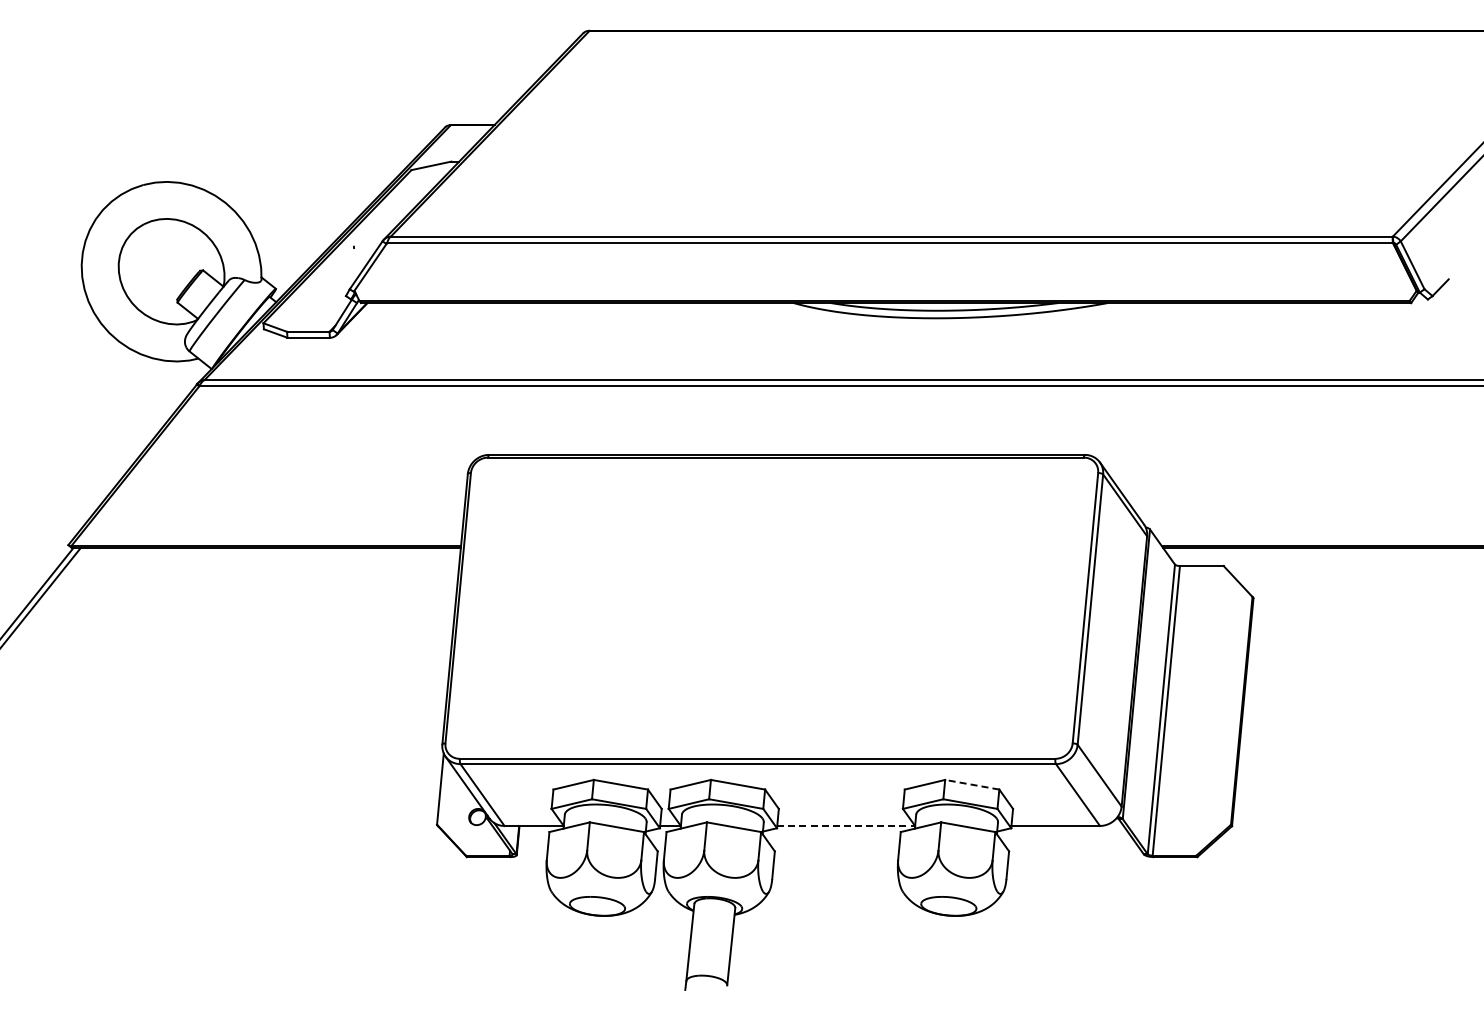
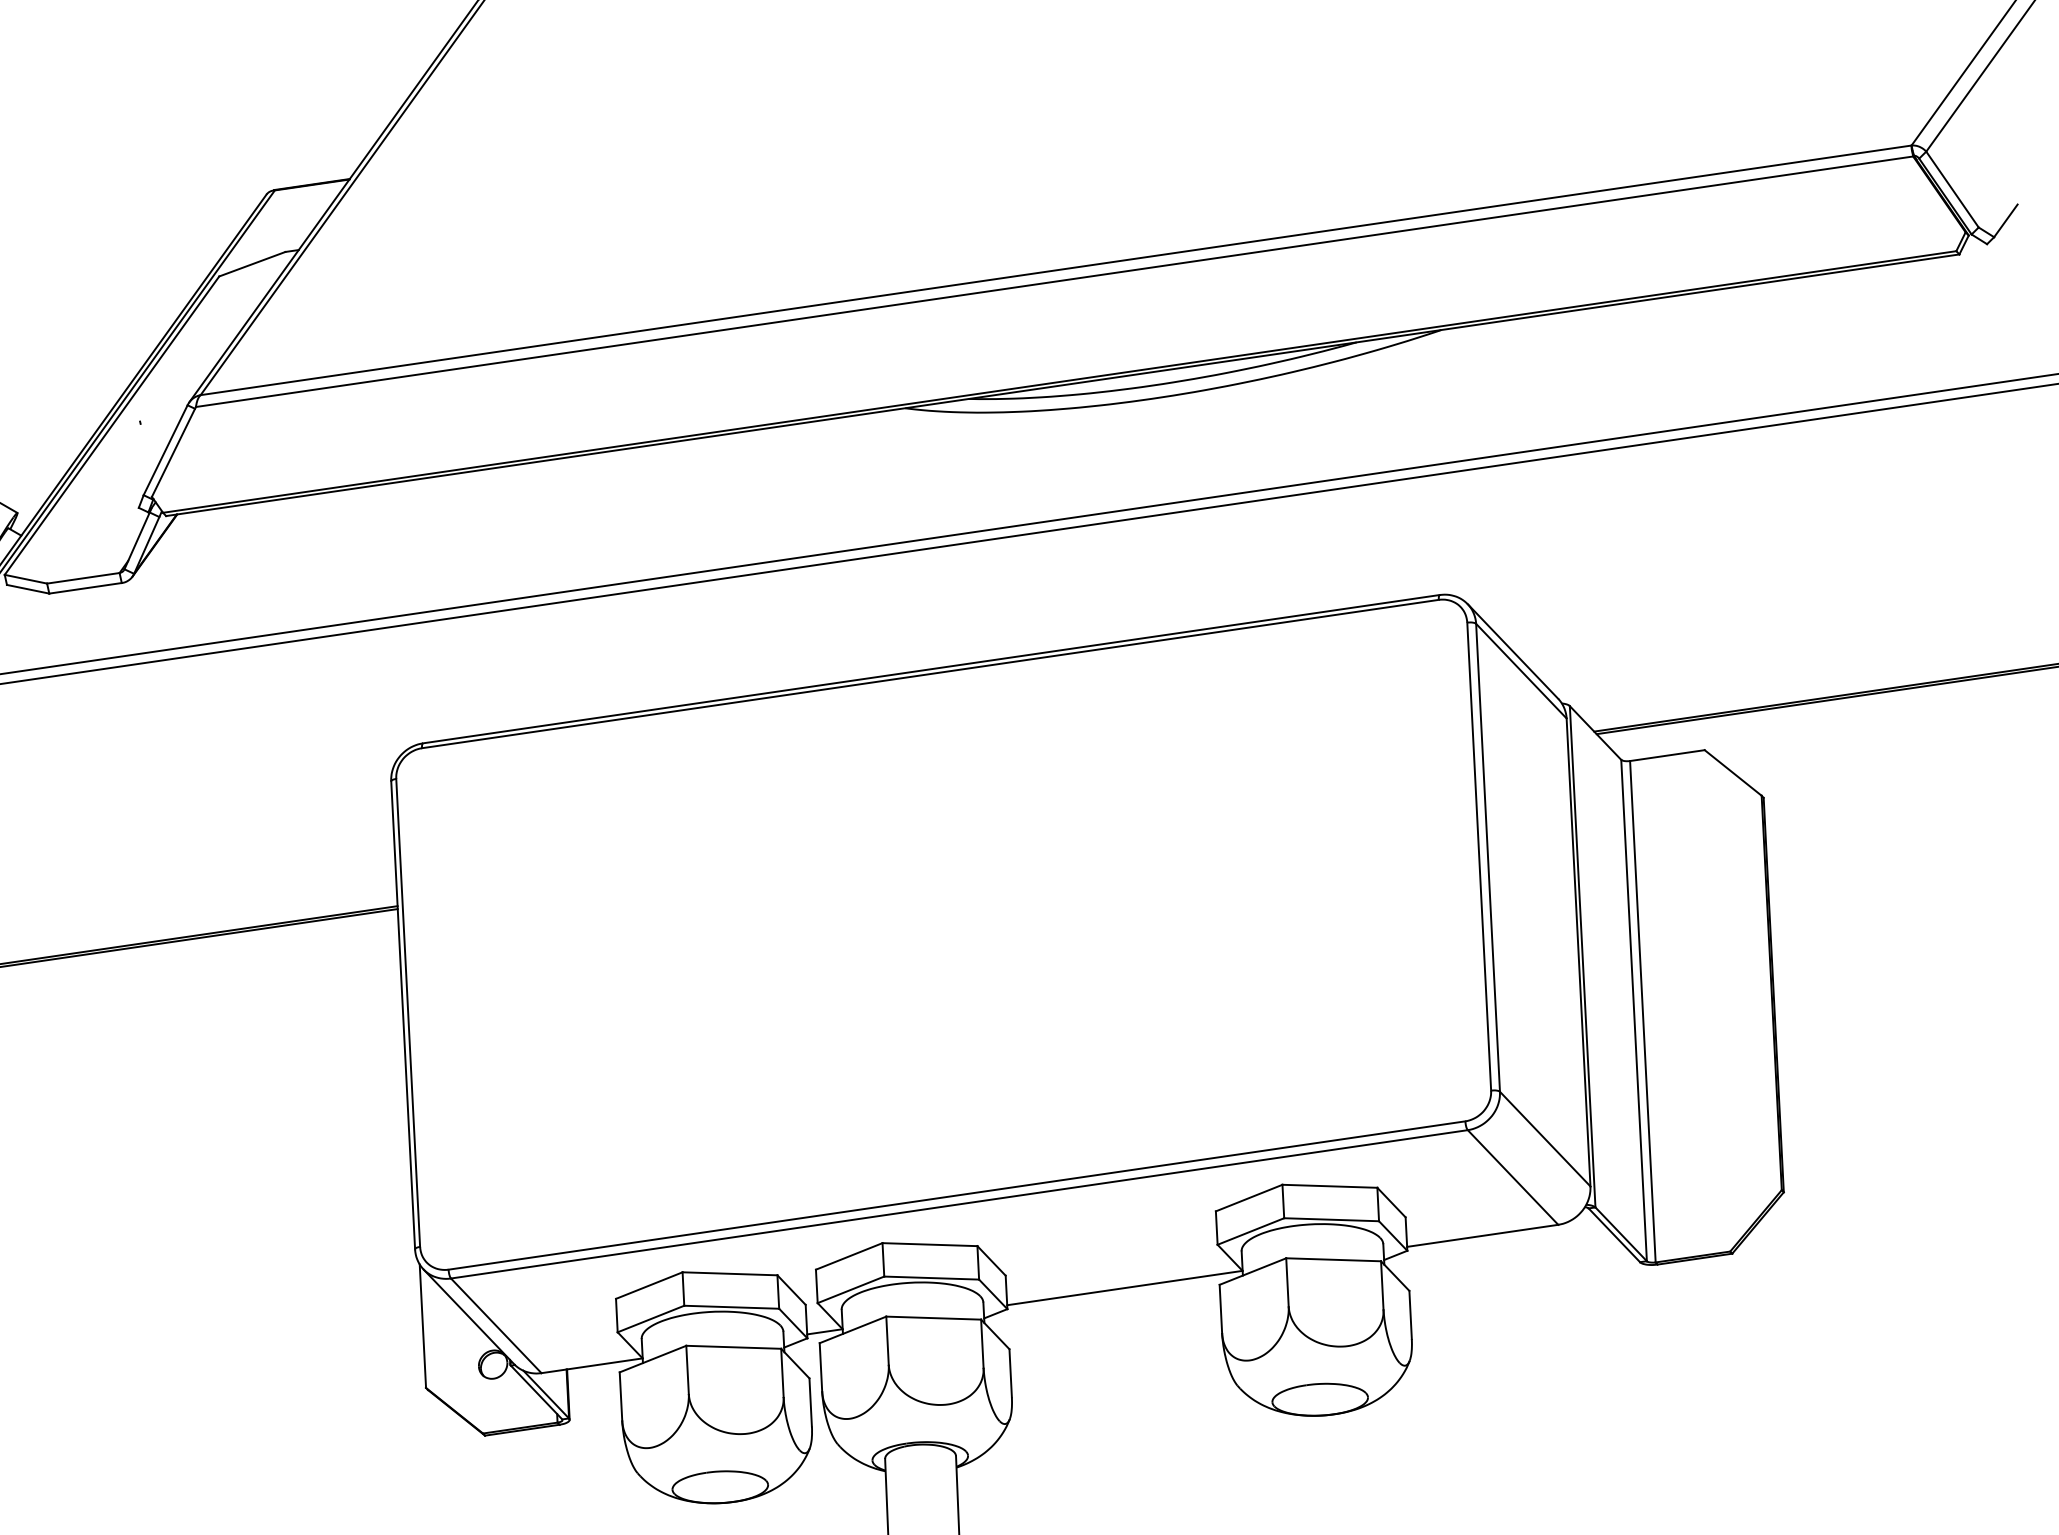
line: (972, 784) -> (1330, 1185), dashed -> solid
line: (846, 825) -> (1125, 1287), dashed -> solid

